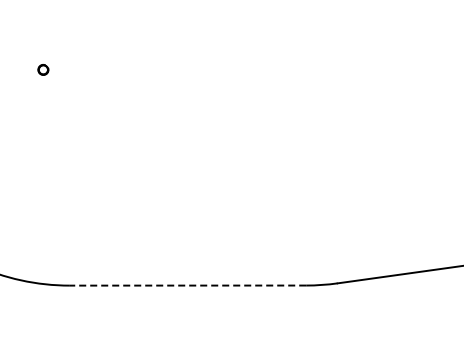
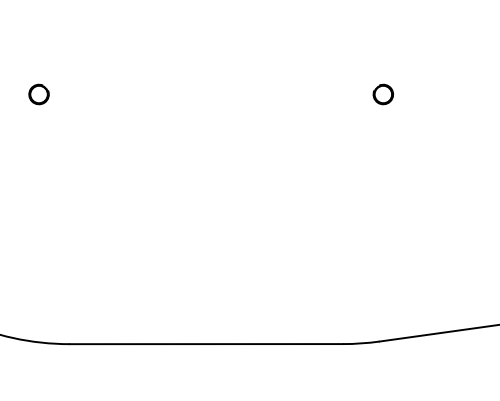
part: (43, 69) -> (39, 94), size x1.67
part: (340, 69) -> (382, 94), added
line: (187, 285) -> (205, 344), dashed -> solid

